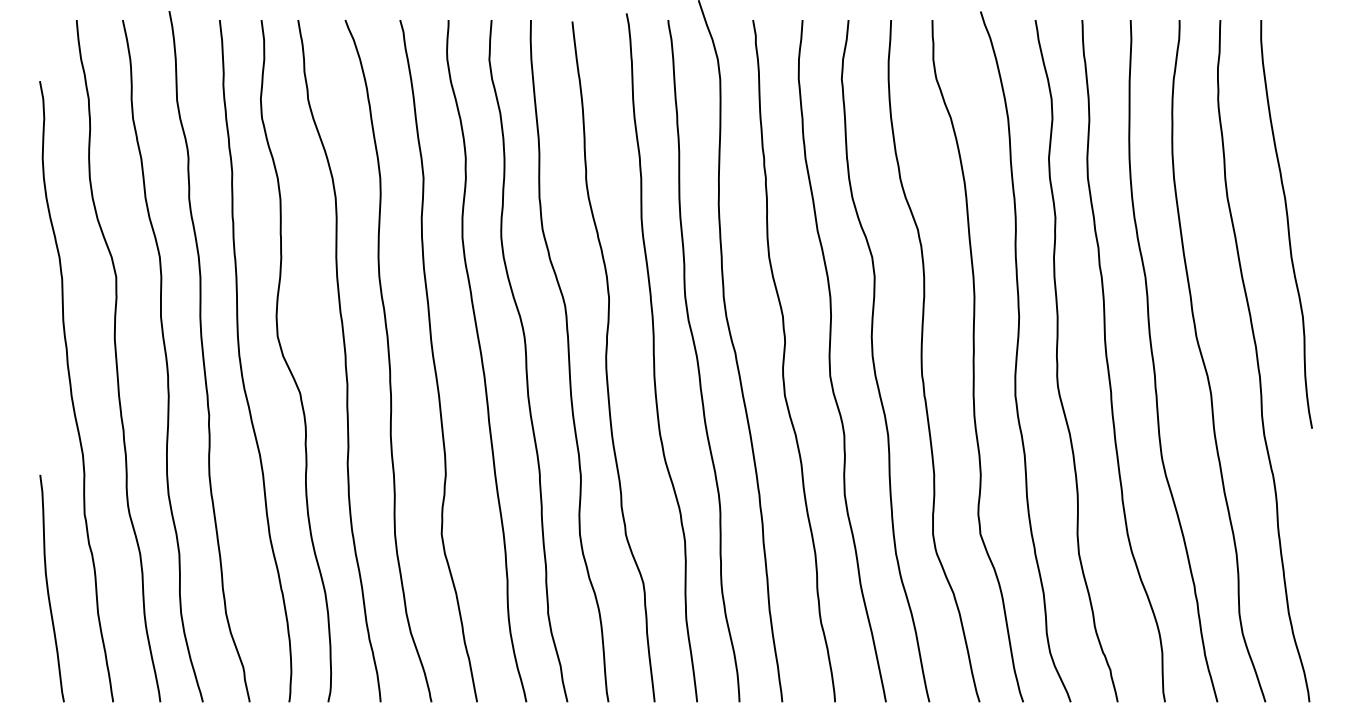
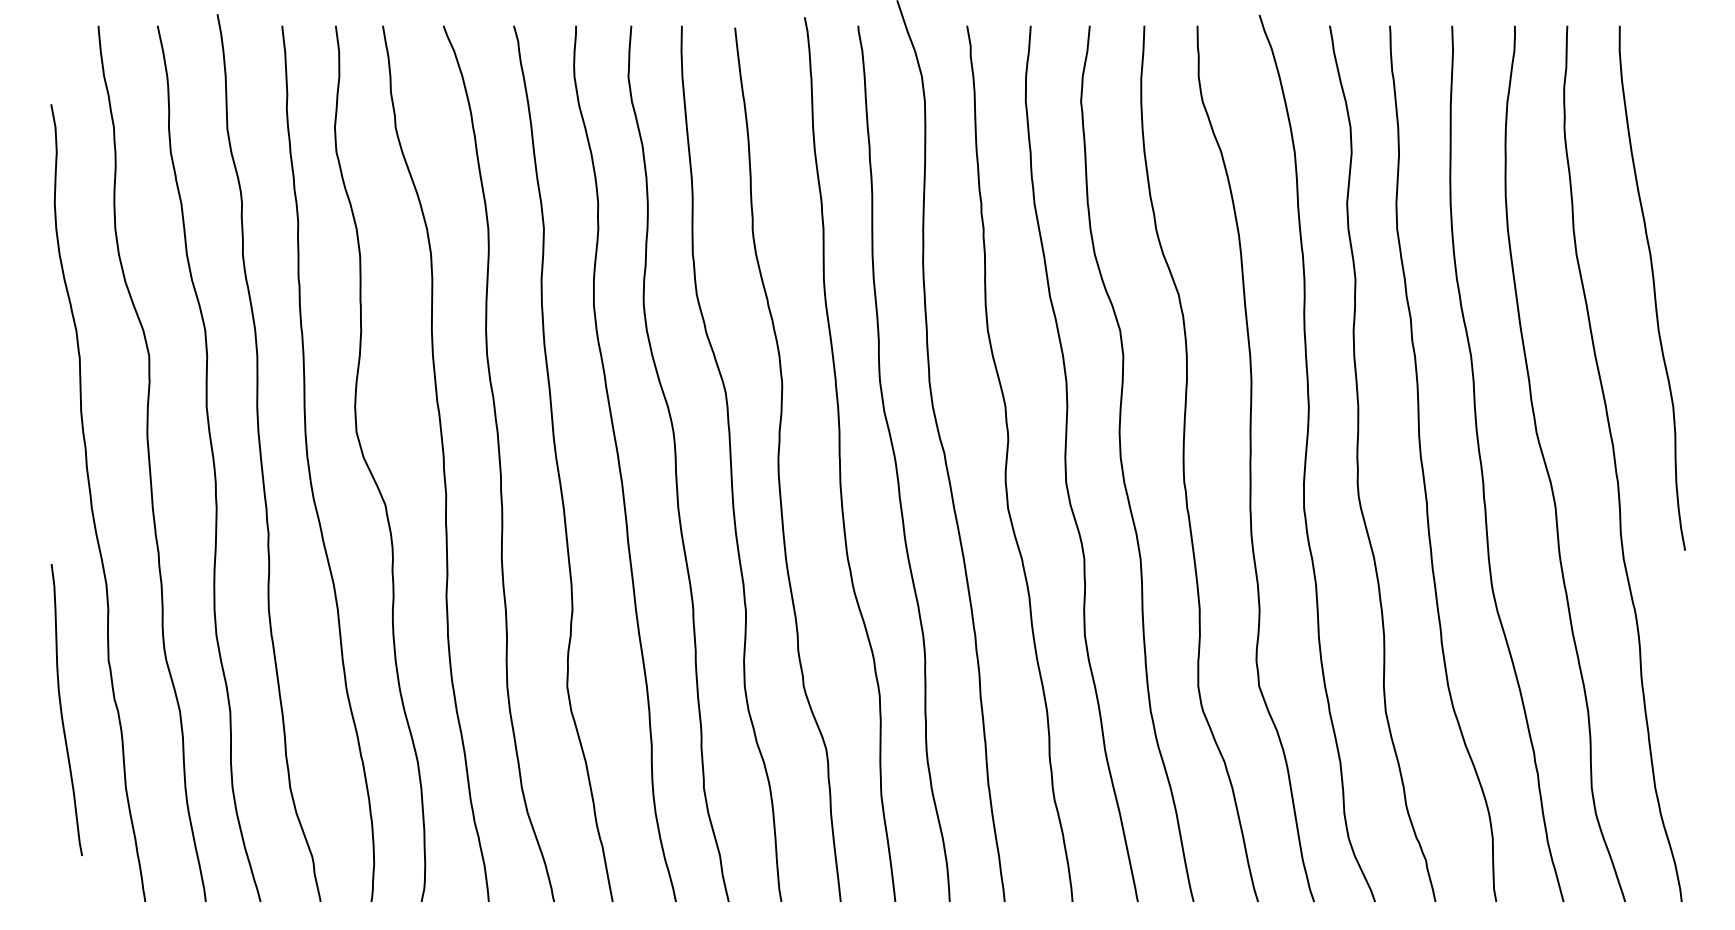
curve: (48, 588) -> (62, 710), moved

